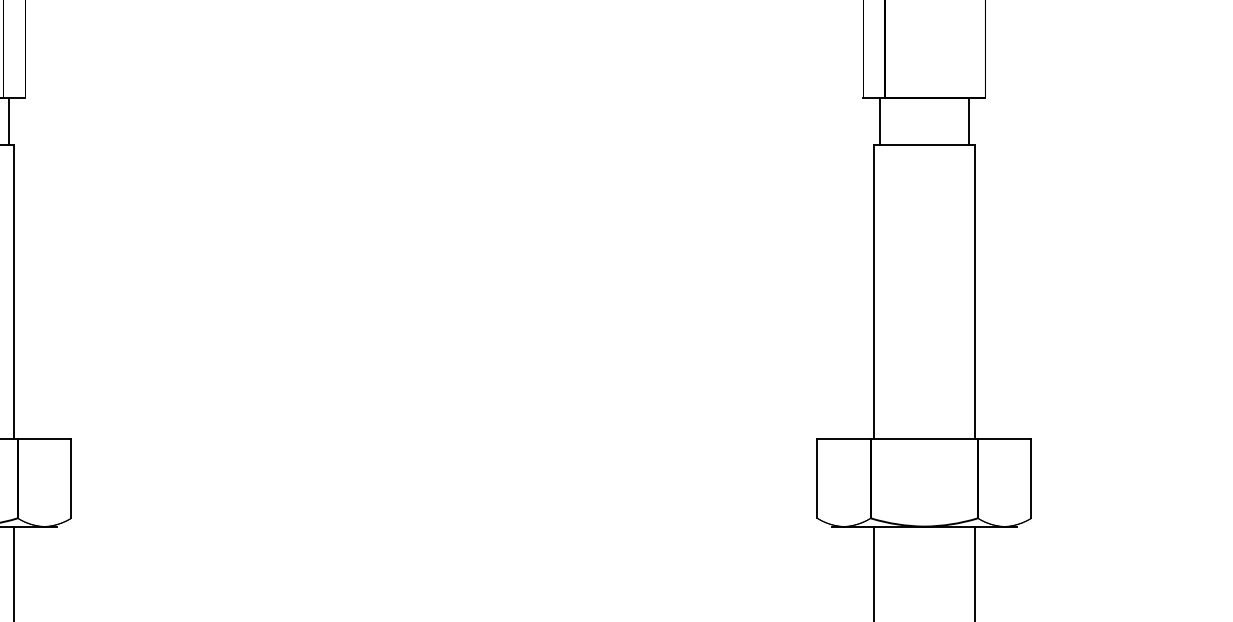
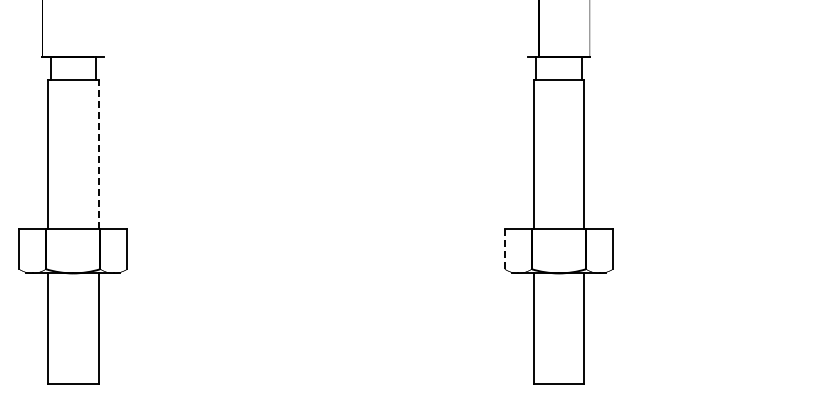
line: (14, 291) -> (98, 154), solid -> dashed
line: (816, 477) -> (504, 248), solid -> dashed

